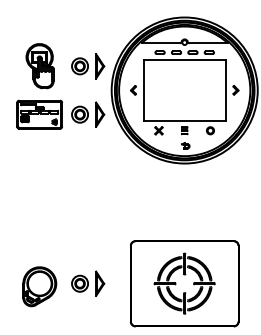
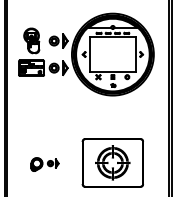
part: (62, 286) -> (44, 164), size x0.6

